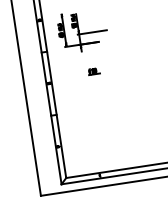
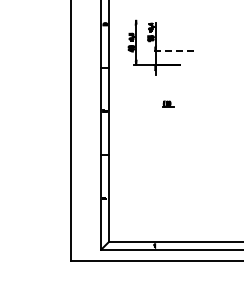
line: (92, 32) -> (173, 51), solid -> dashed
part: (94, 70) -> (168, 103), size x0.7

